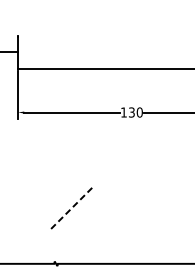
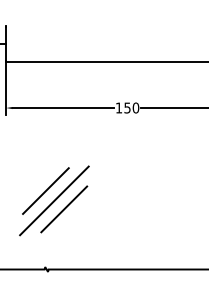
text: (131, 112) -> (127, 107), 130 -> 150
line: (55, 189) -> (45, 190), added
line: (63, 199) -> (54, 200), added
line: (72, 207) -> (64, 209), dashed -> solid

